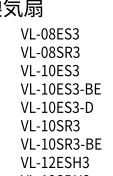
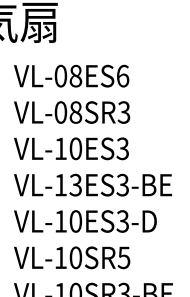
text: (75, 33) -> (122, 75), VL-08ES3 -> VL-08ES6
text: (52, 88) -> (76, 184), VL-10ES3-BE -> VL-13ES3-BE
text: (76, 125) -> (124, 257), VL-10SR3 -> VL-10SR5

